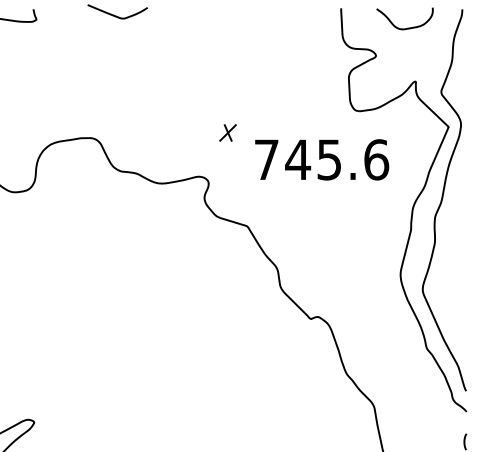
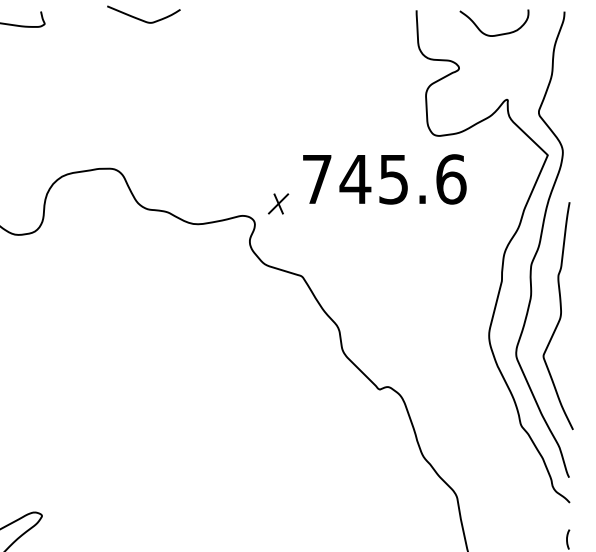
part: (227, 132) -> (277, 203), moved
text: (322, 159) -> (385, 178), moved
curve: (458, 258) -> (559, 315), added

